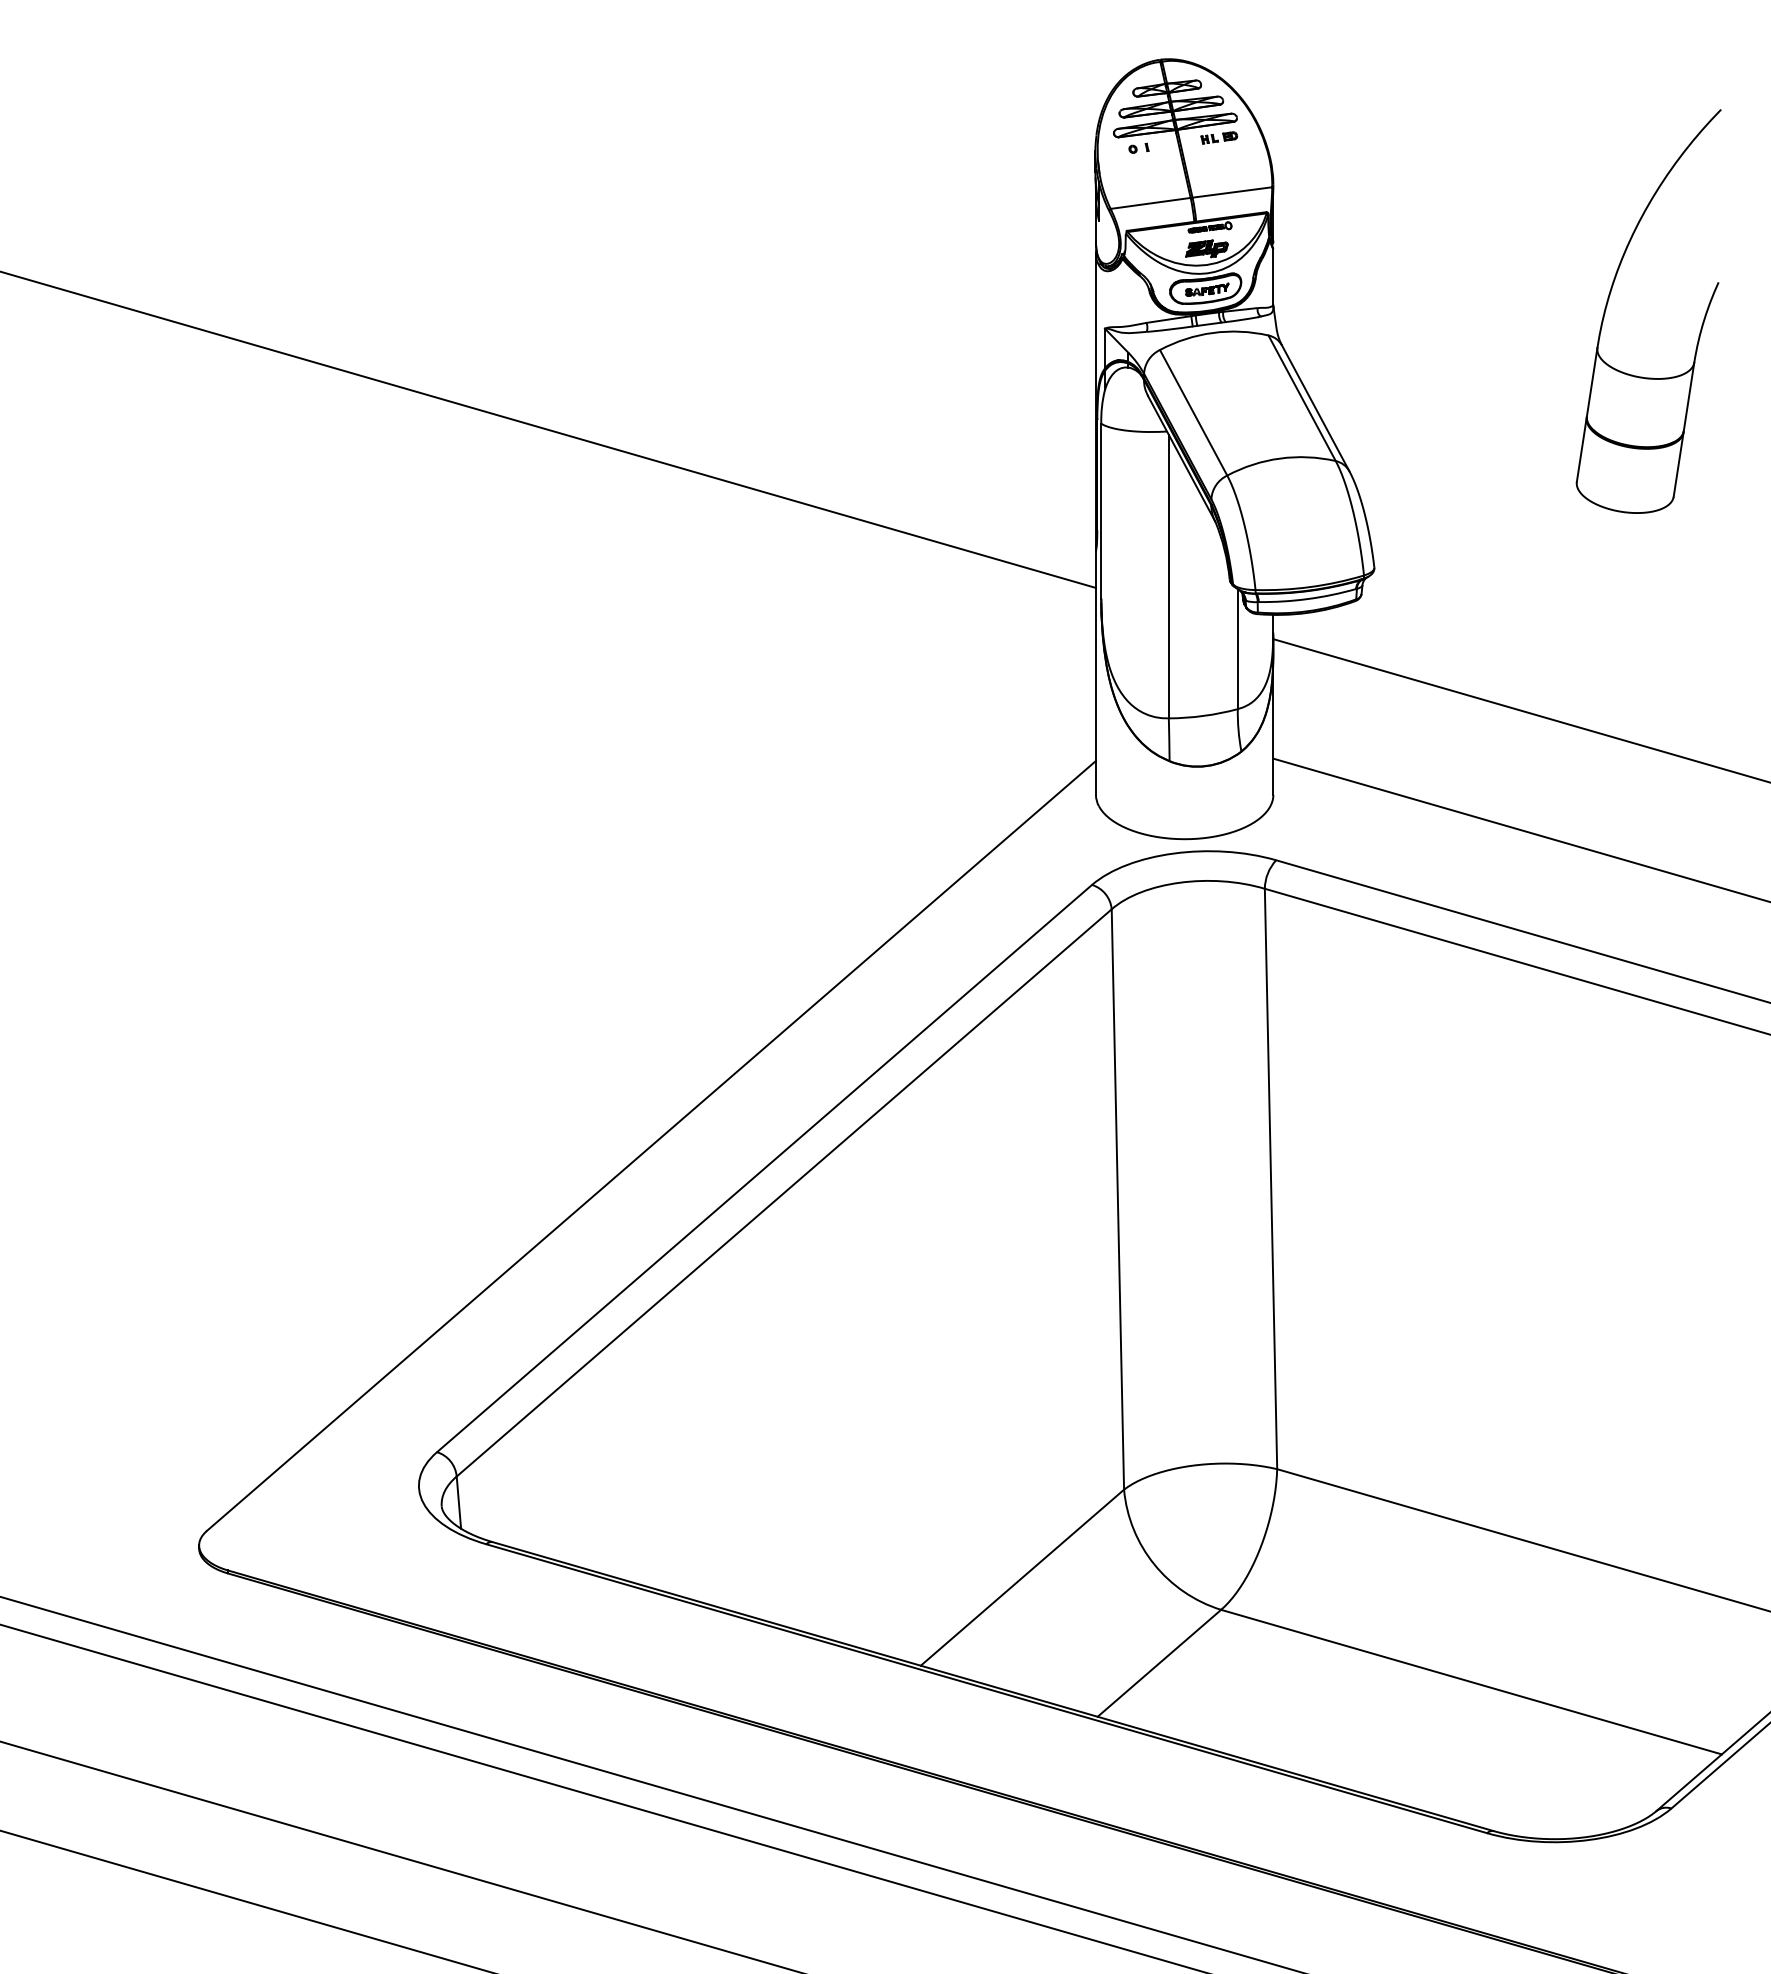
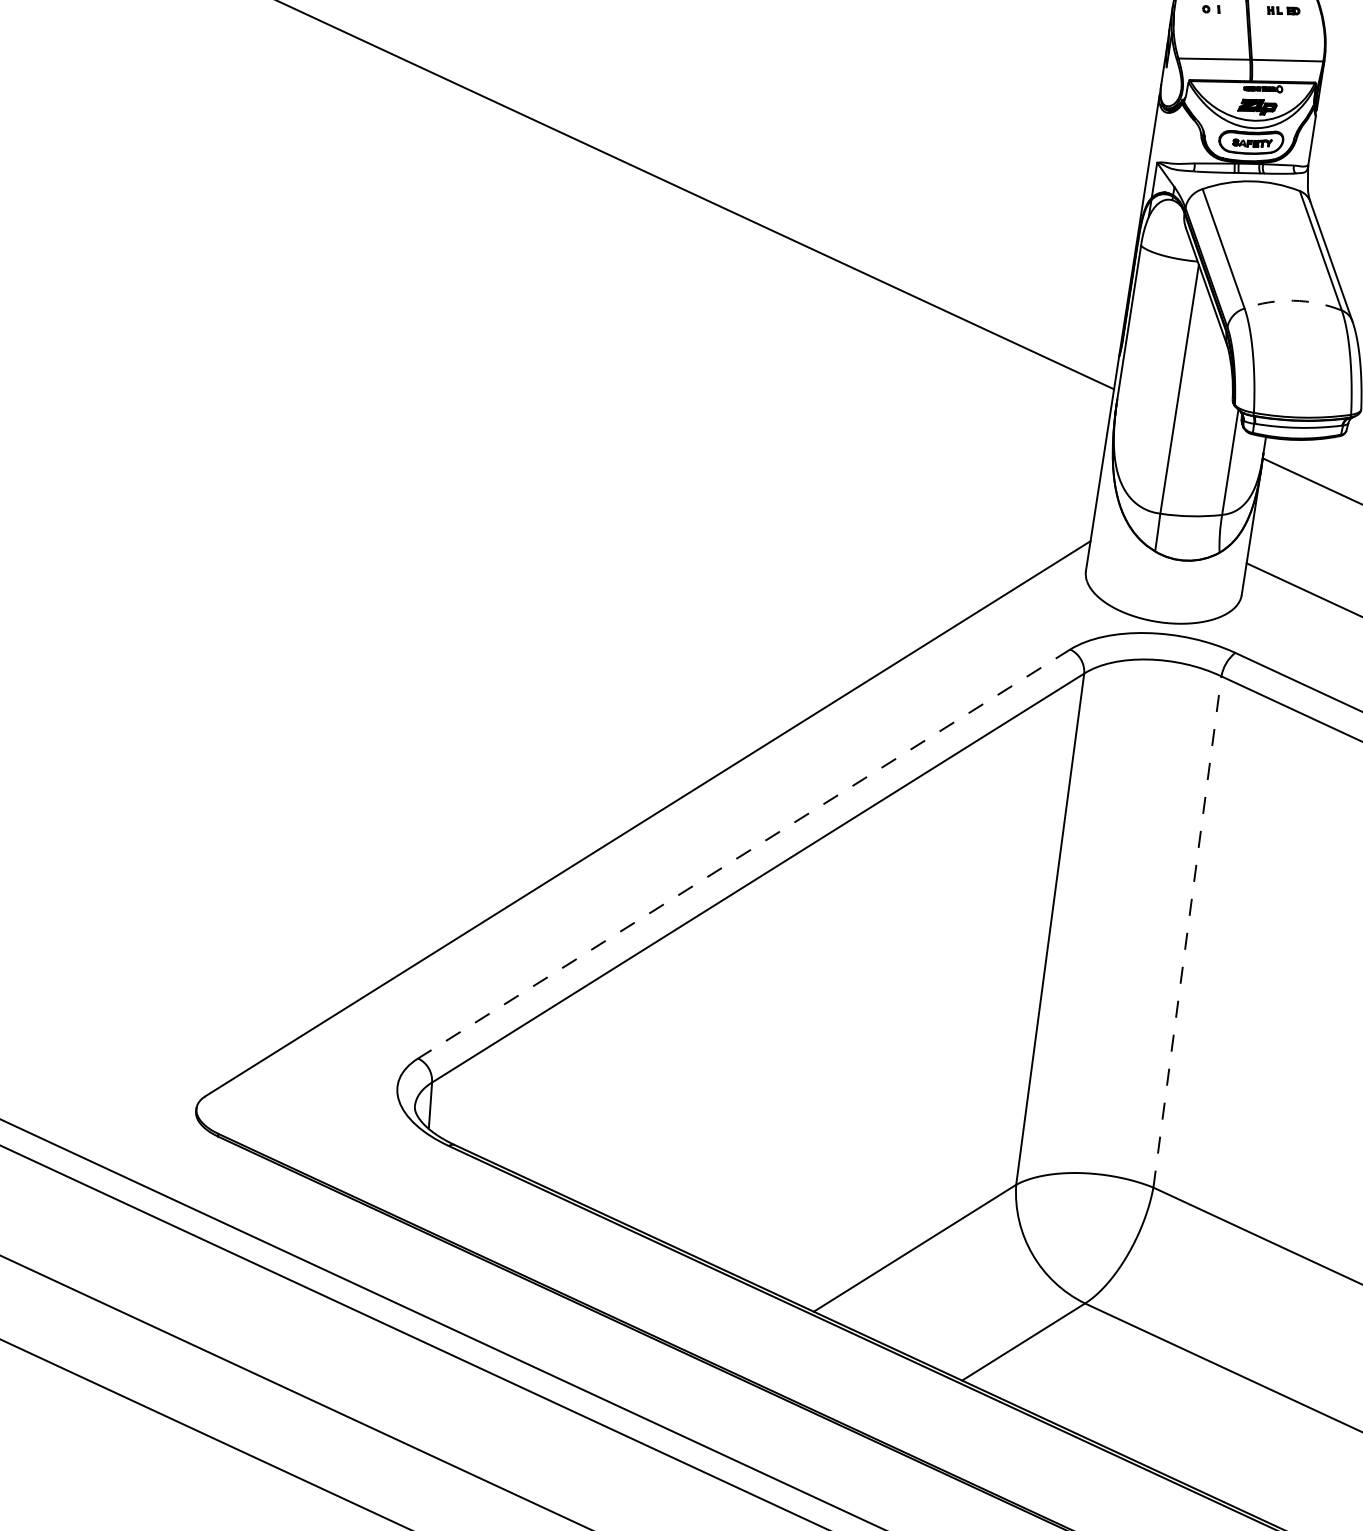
arc: (1280, 458) -> (1293, 300), solid -> dashed
line: (764, 1168) -> (744, 853), solid -> dashed
line: (1271, 1178) -> (1187, 931), solid -> dashed

